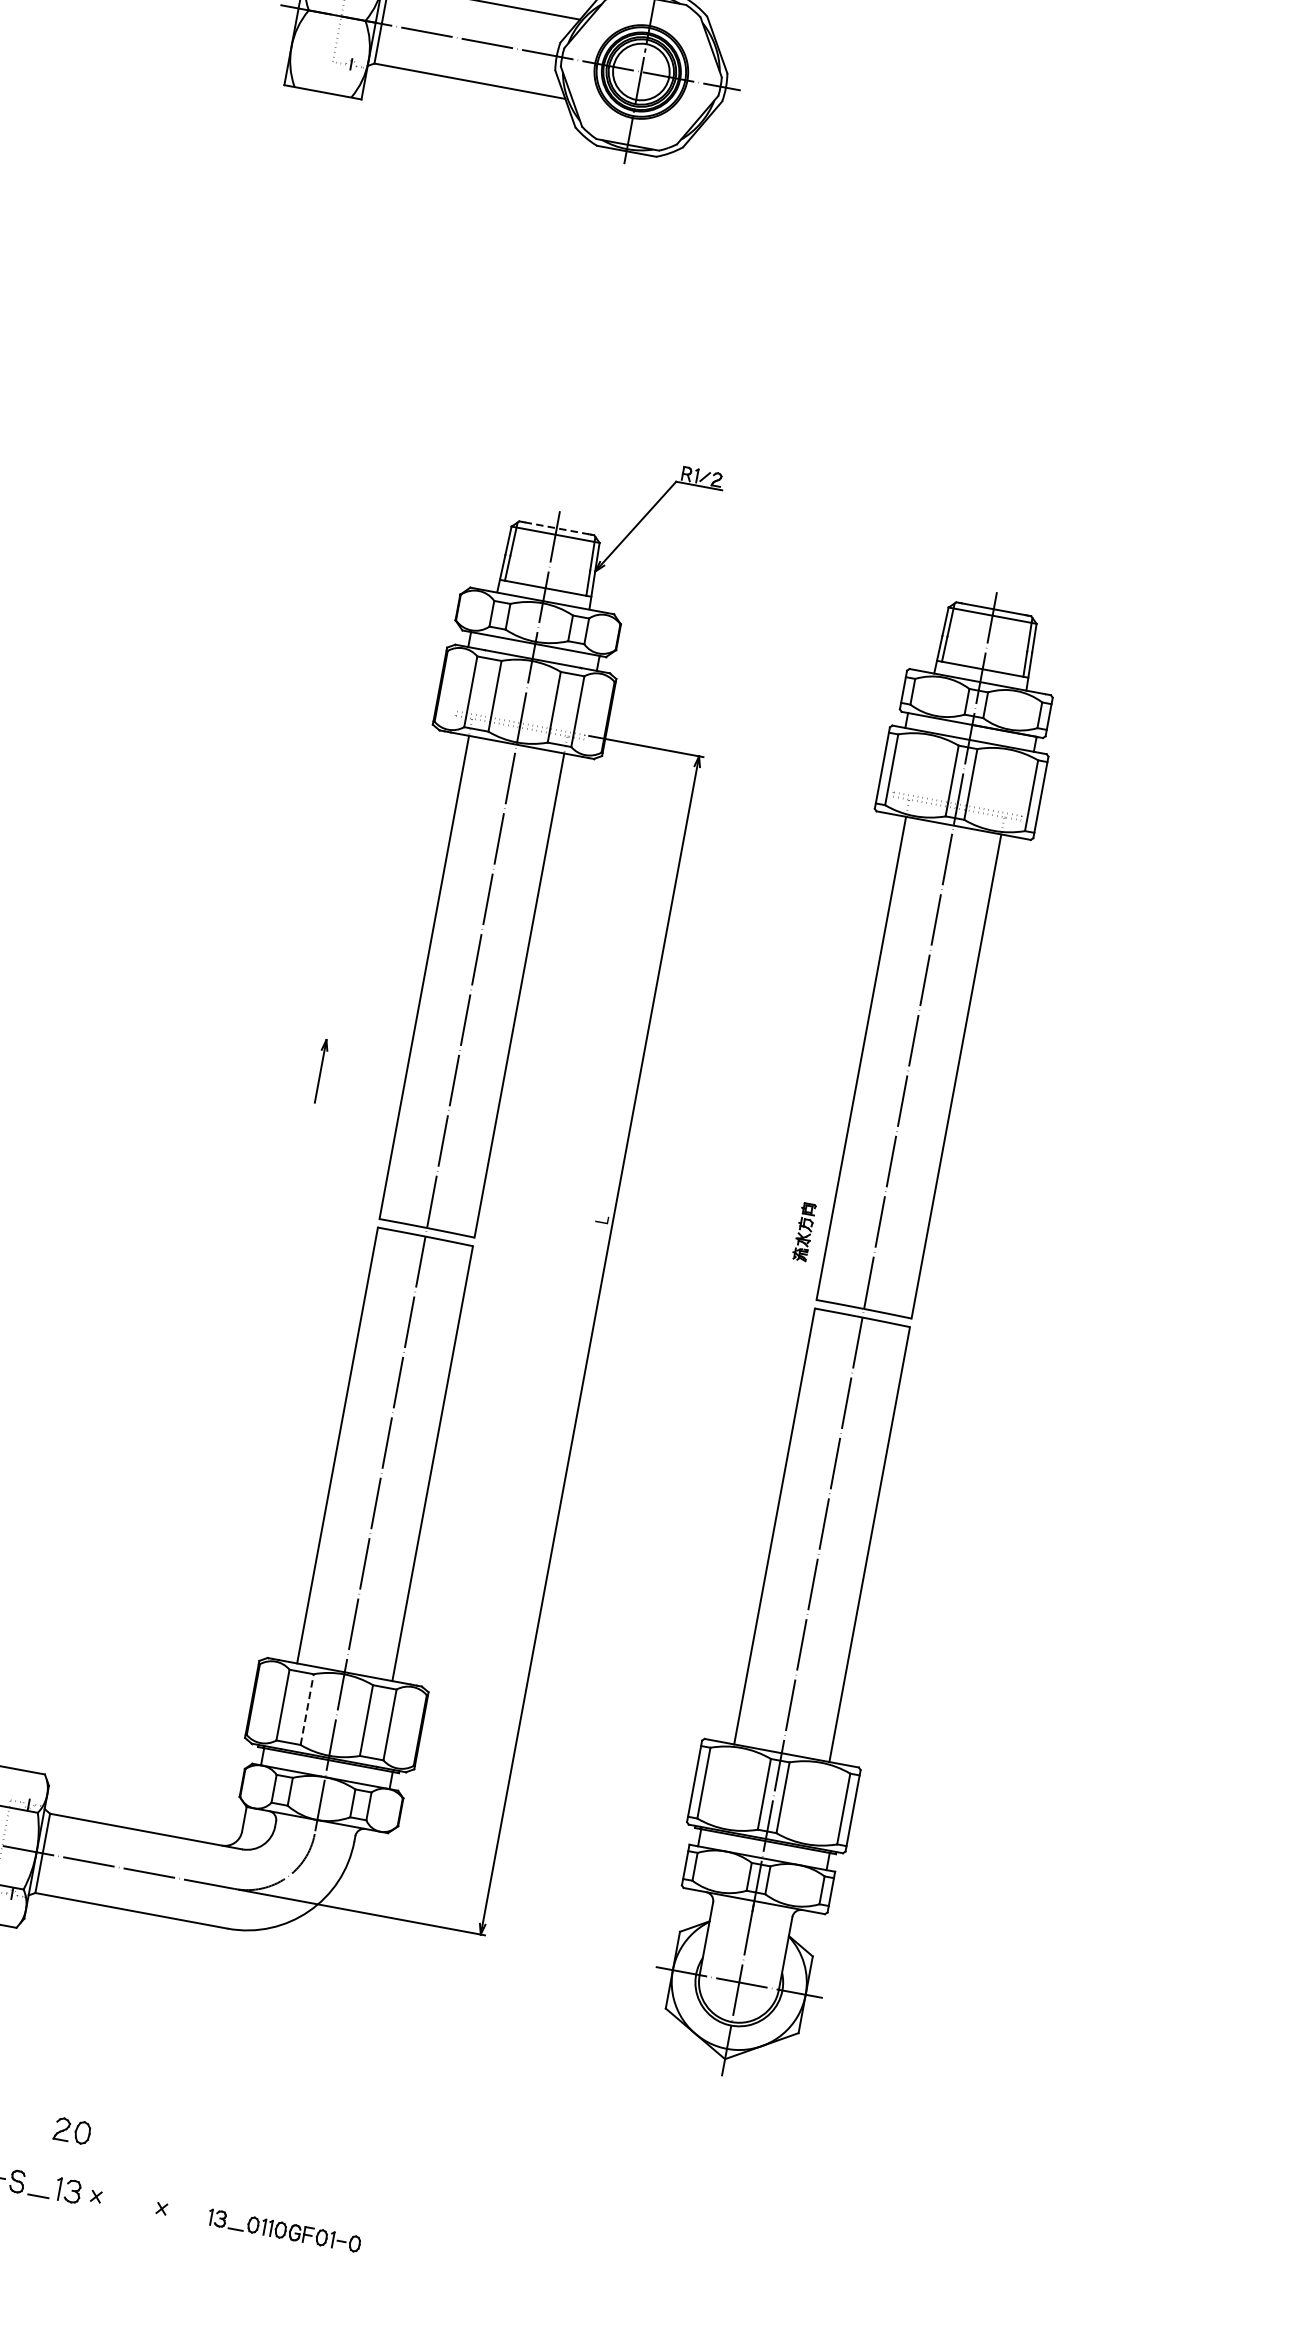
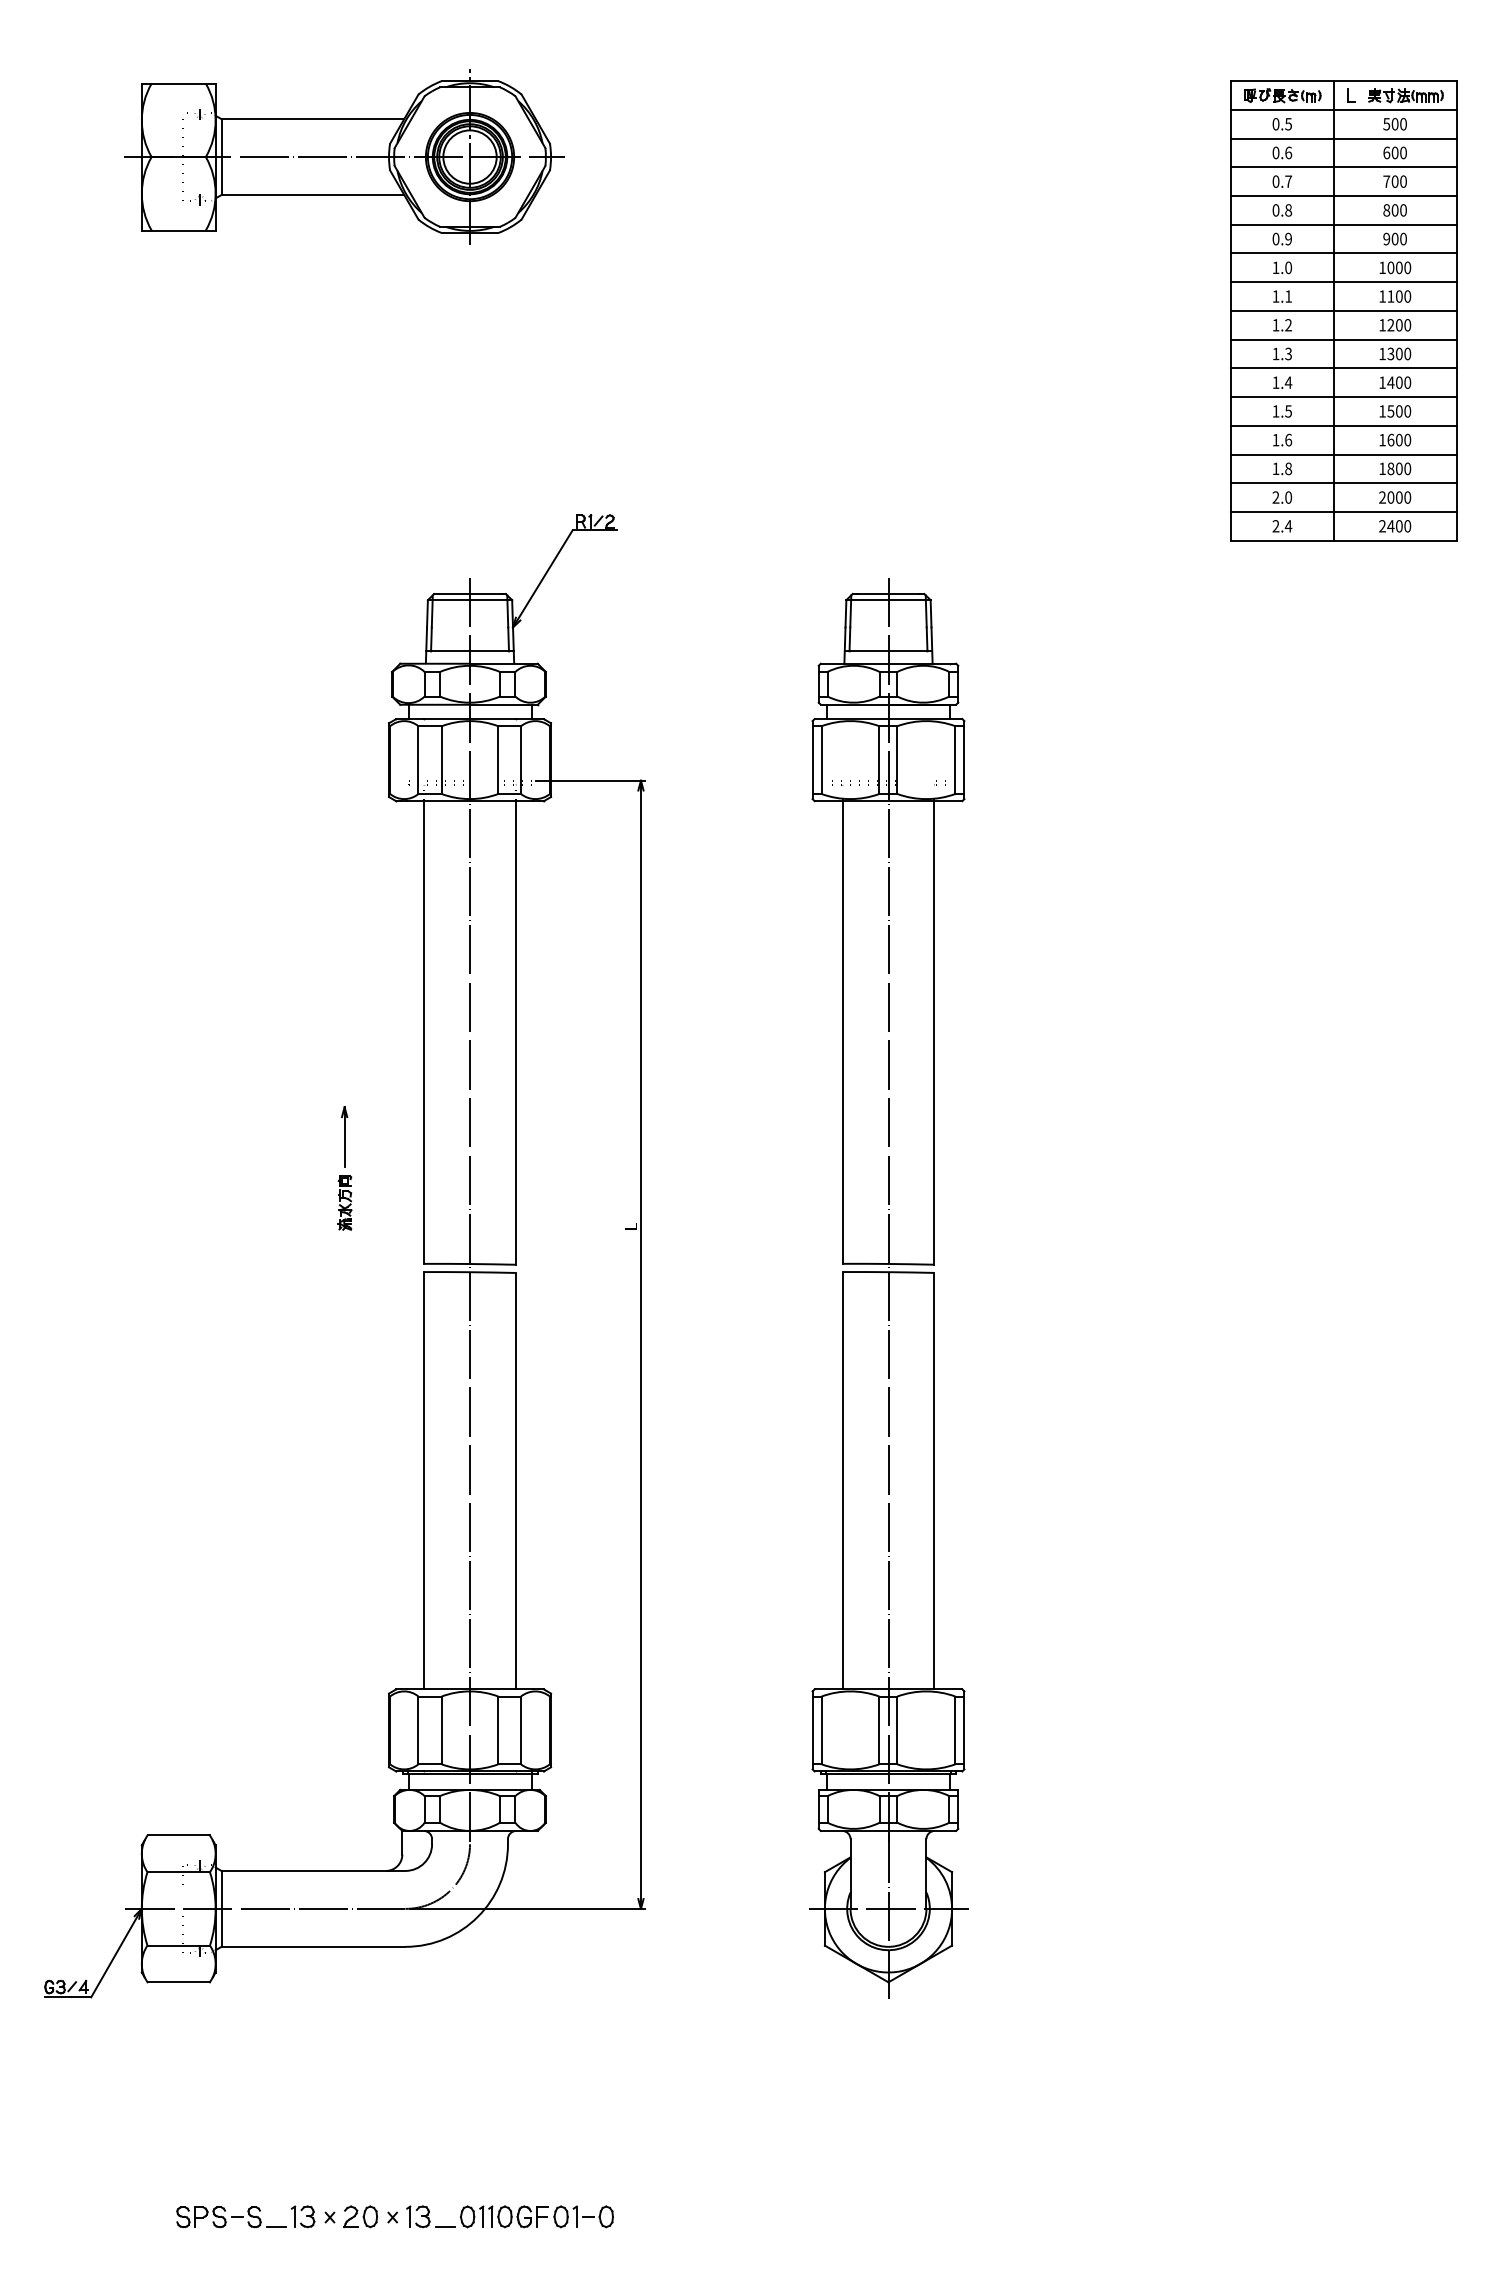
line: (557, 528) -> (470, 594), dashed -> solid
part: (803, 1231) -> (344, 1202), moved
line: (307, 1709) -> (441, 1730), dashed -> solid
part: (72, 2130) -> (360, 2216), moved
part: (283, 2230) -> (509, 2216), size x1.43

